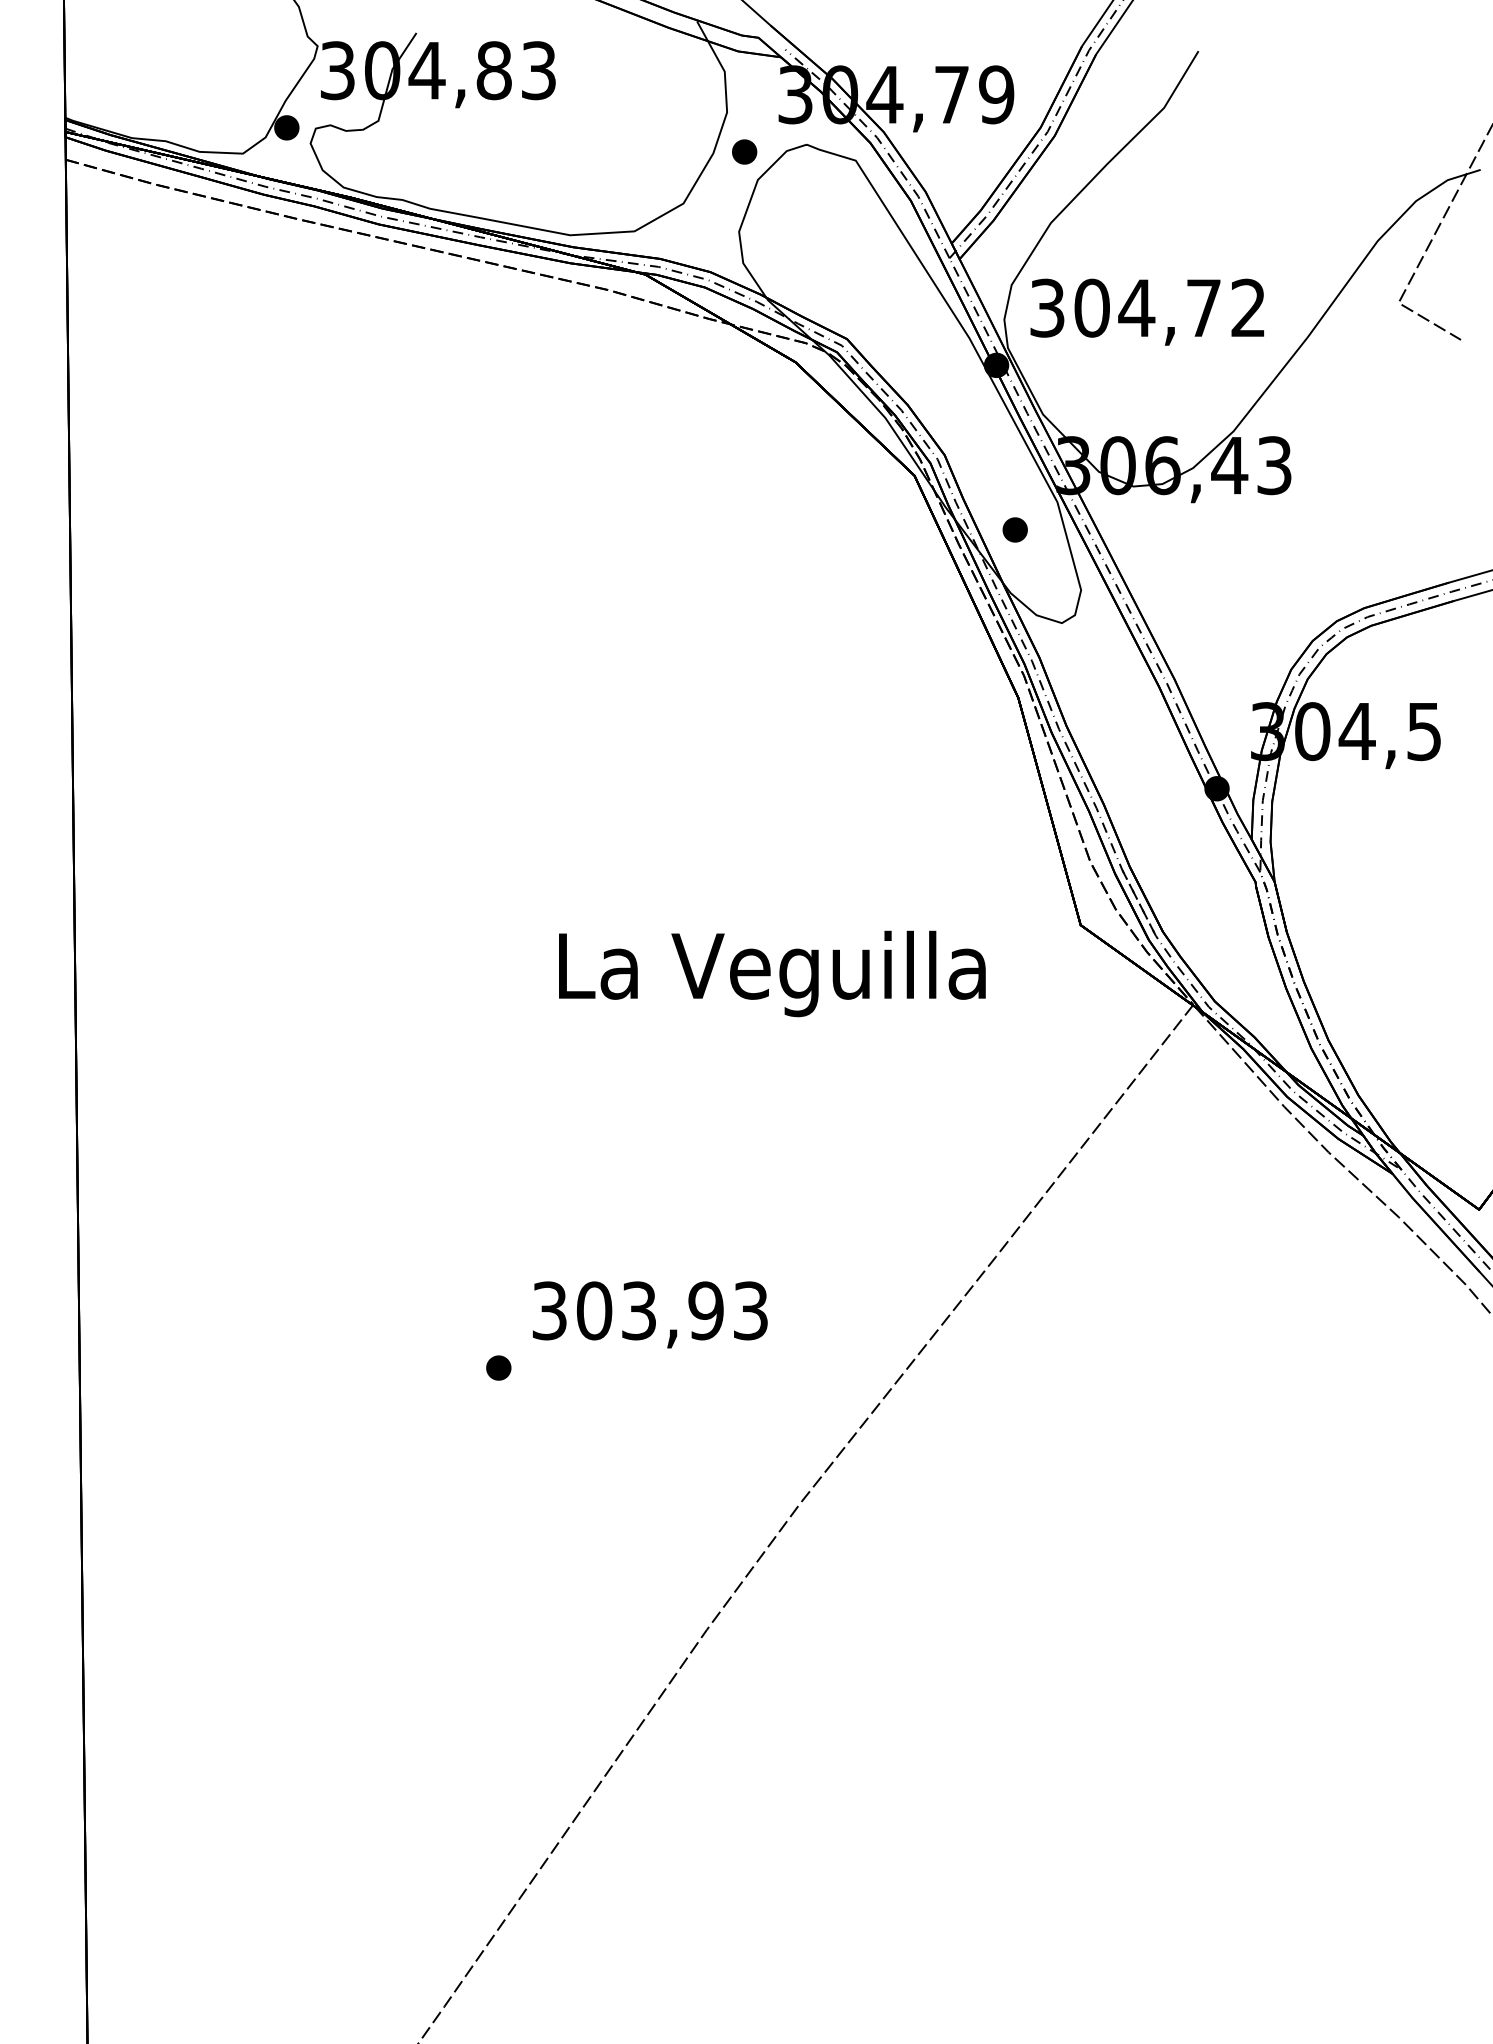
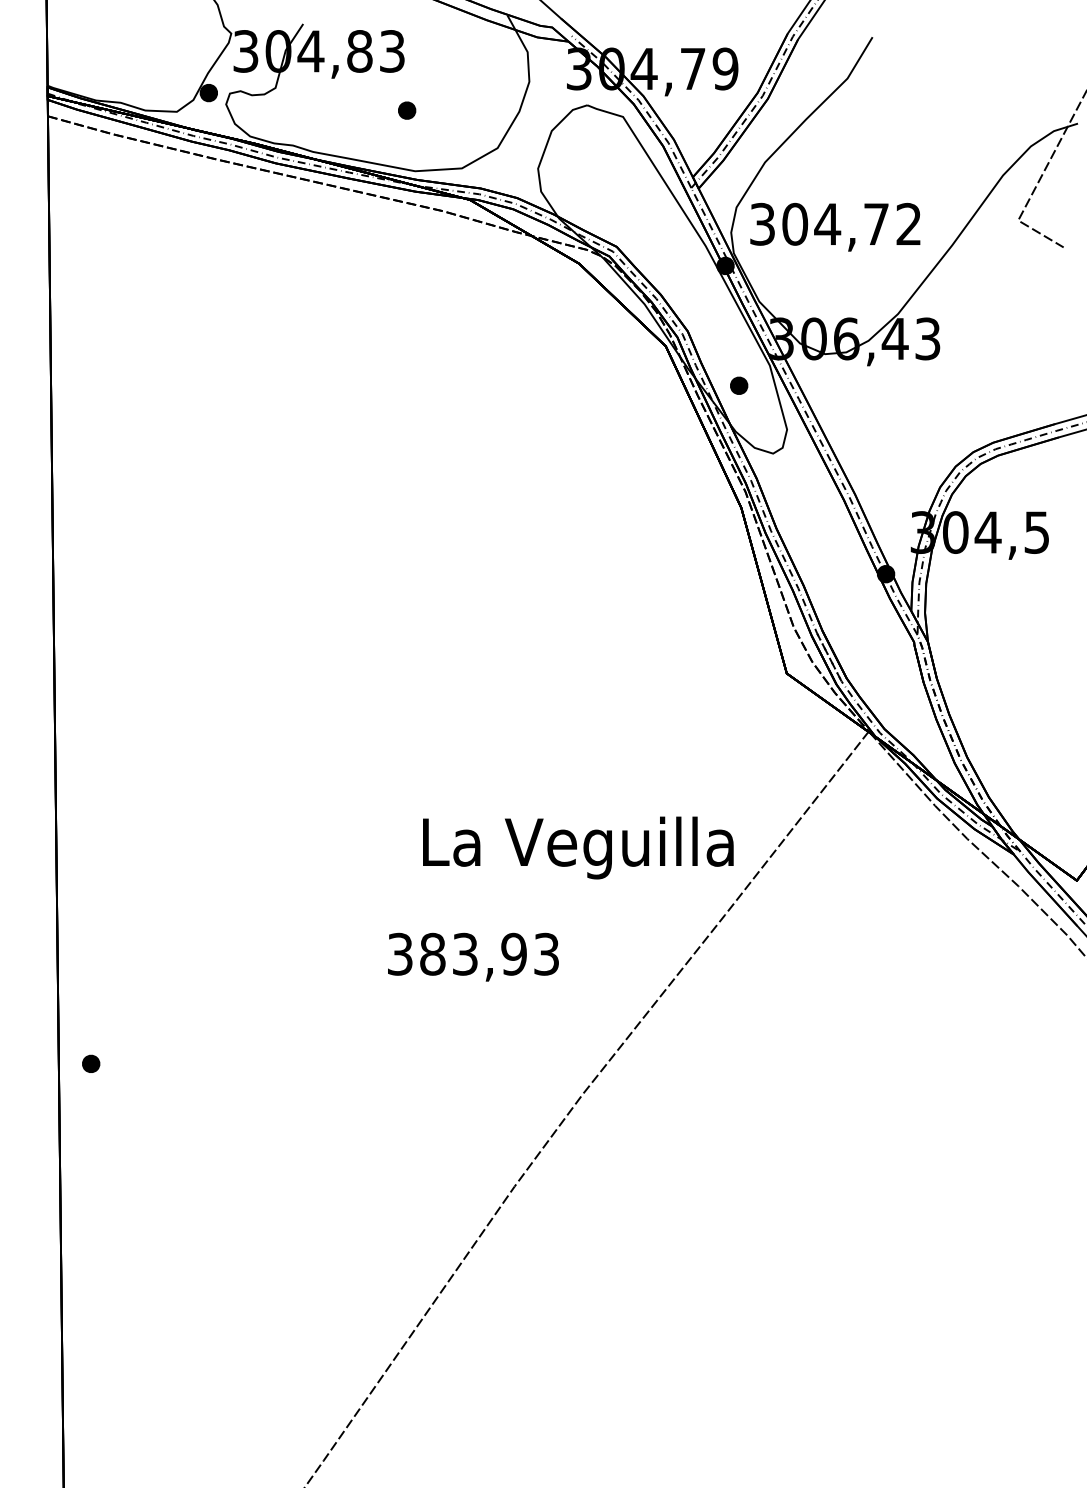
part: (745, 151) -> (407, 110), moved
text: (772, 973) -> (578, 847), moved
text: (594, 1311) -> (432, 954), 303,93 -> 383,93
part: (499, 1367) -> (91, 1063), moved

